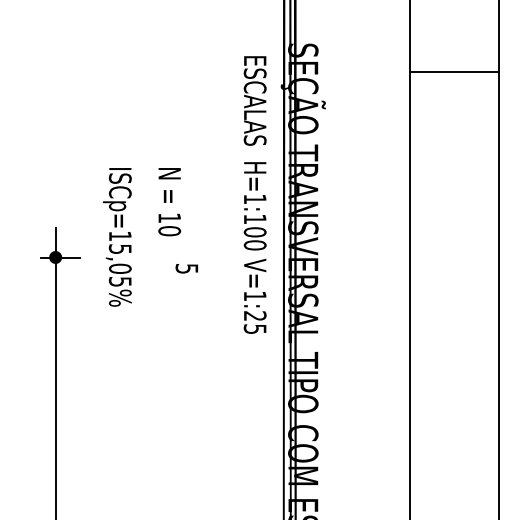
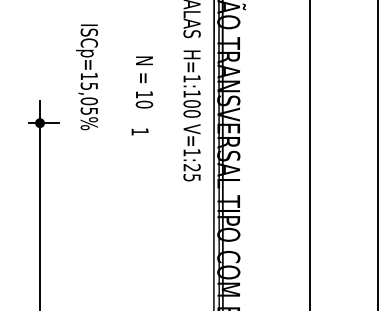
text: (169, 202) -> (144, 82), moved
text: (117, 237) -> (87, 77), moved
text: (186, 268) -> (139, 131), 5 -> 1

